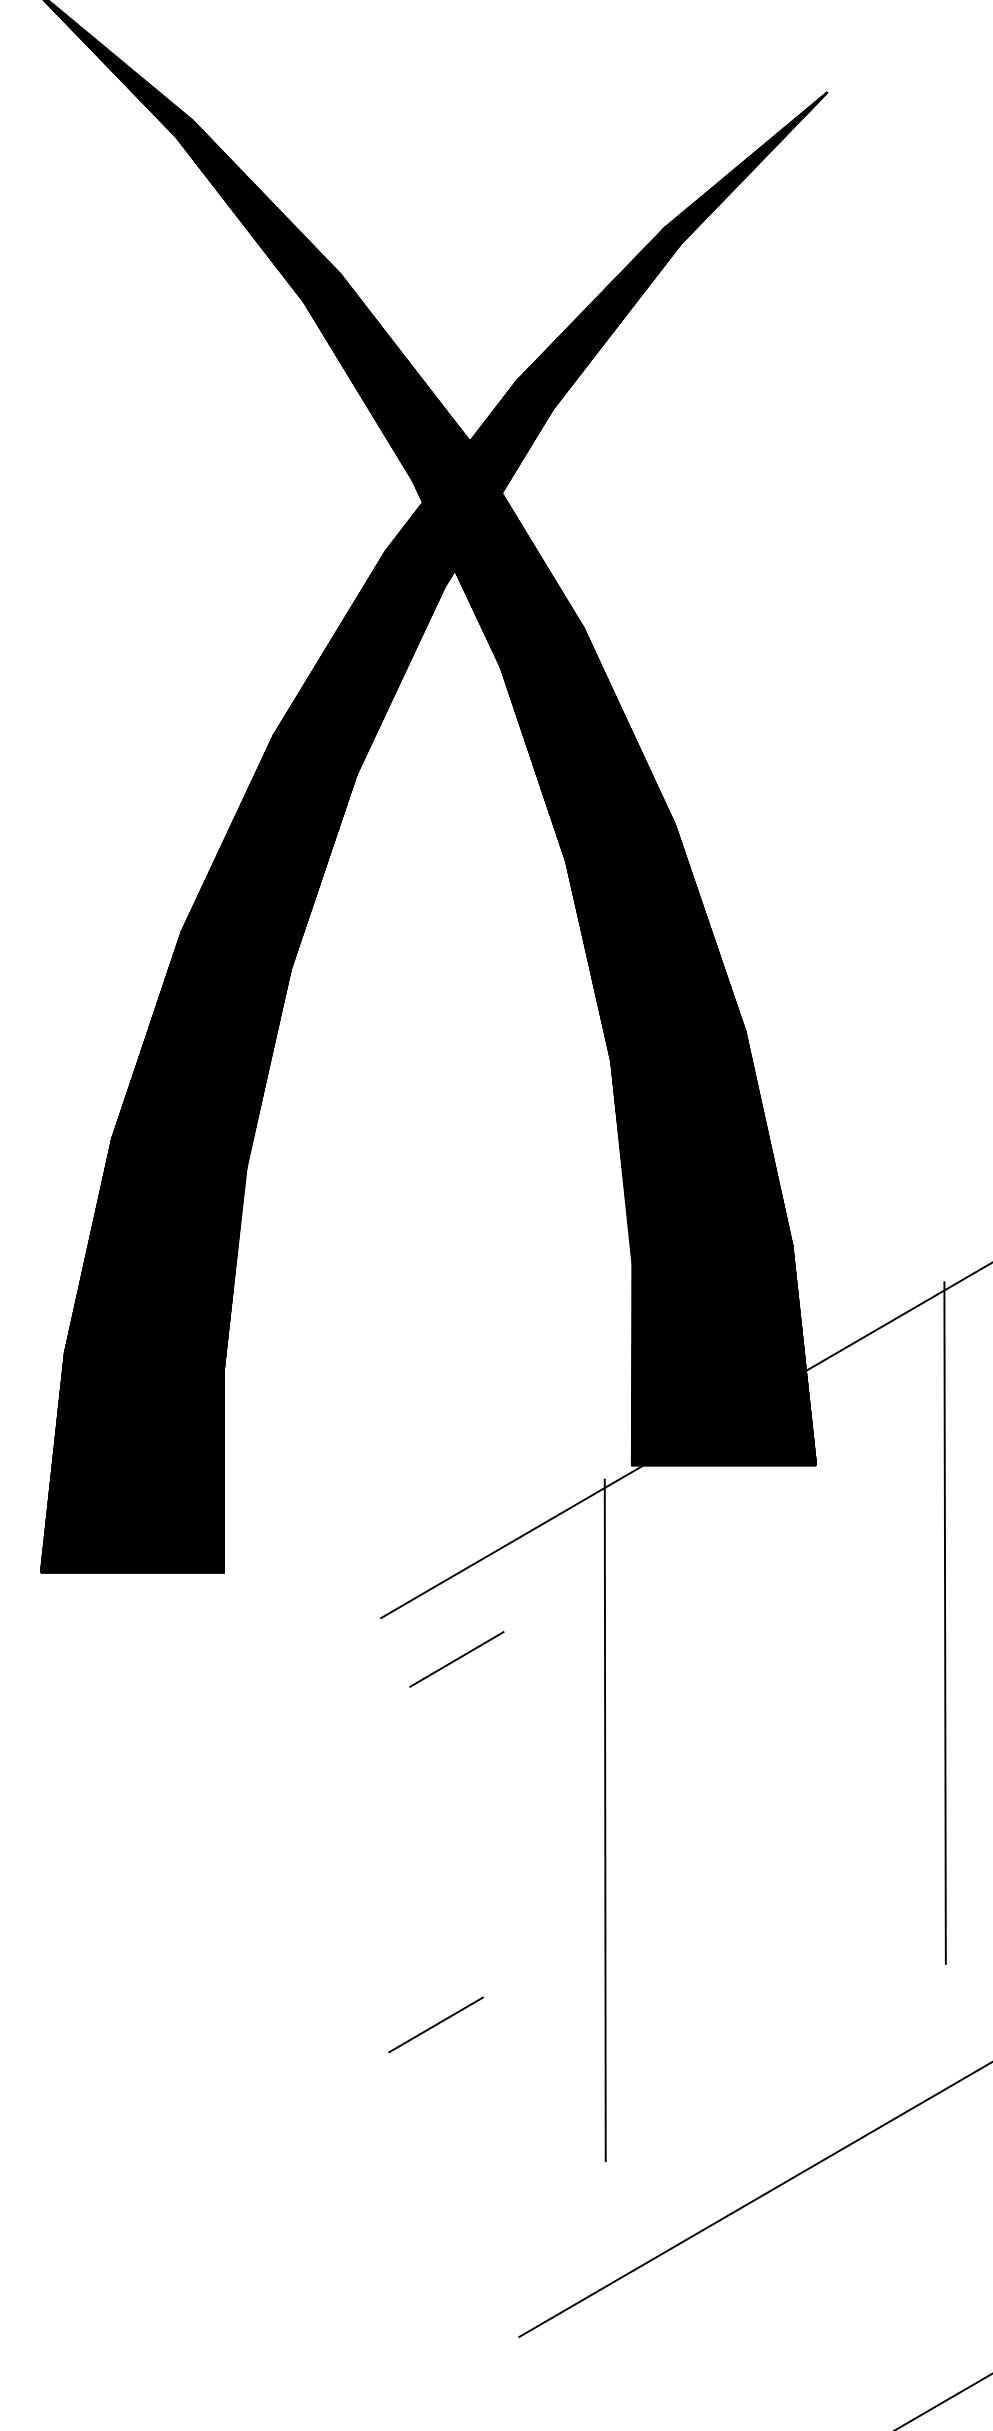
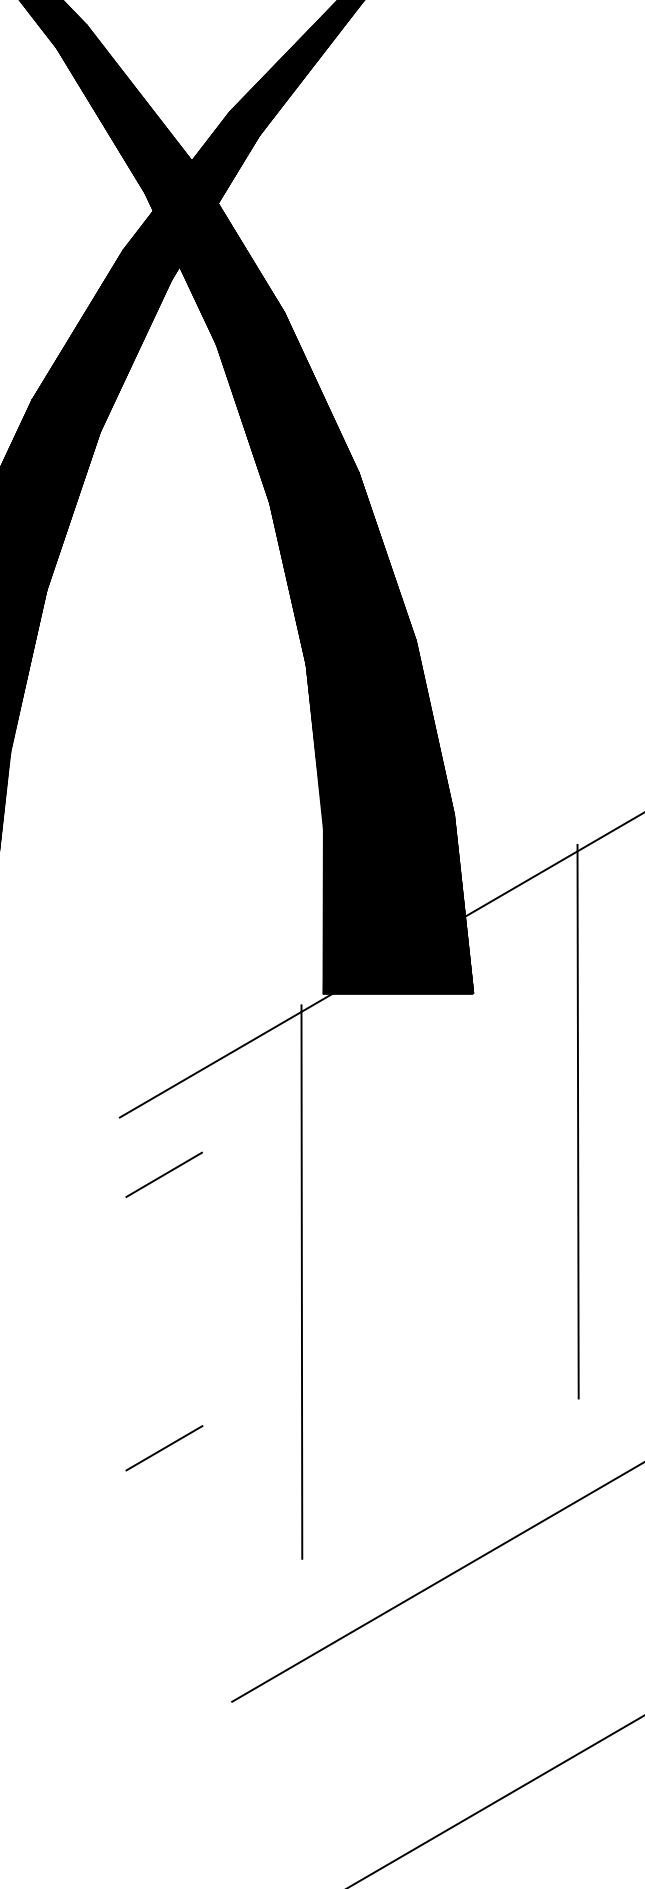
line: (456, 1659) -> (163, 1174), moved

